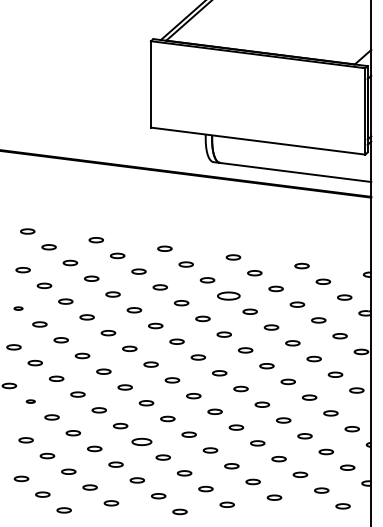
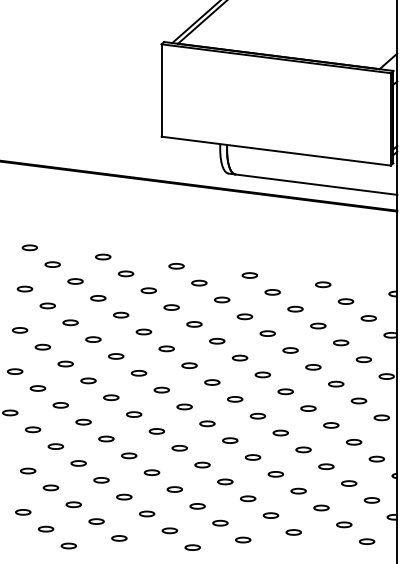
part: (228, 295) -> (244, 316), size x0.62
part: (18, 308) -> (20, 330), size x1.67
part: (30, 401) -> (32, 429), size x1.67
part: (141, 441) -> (151, 472), size x0.71

